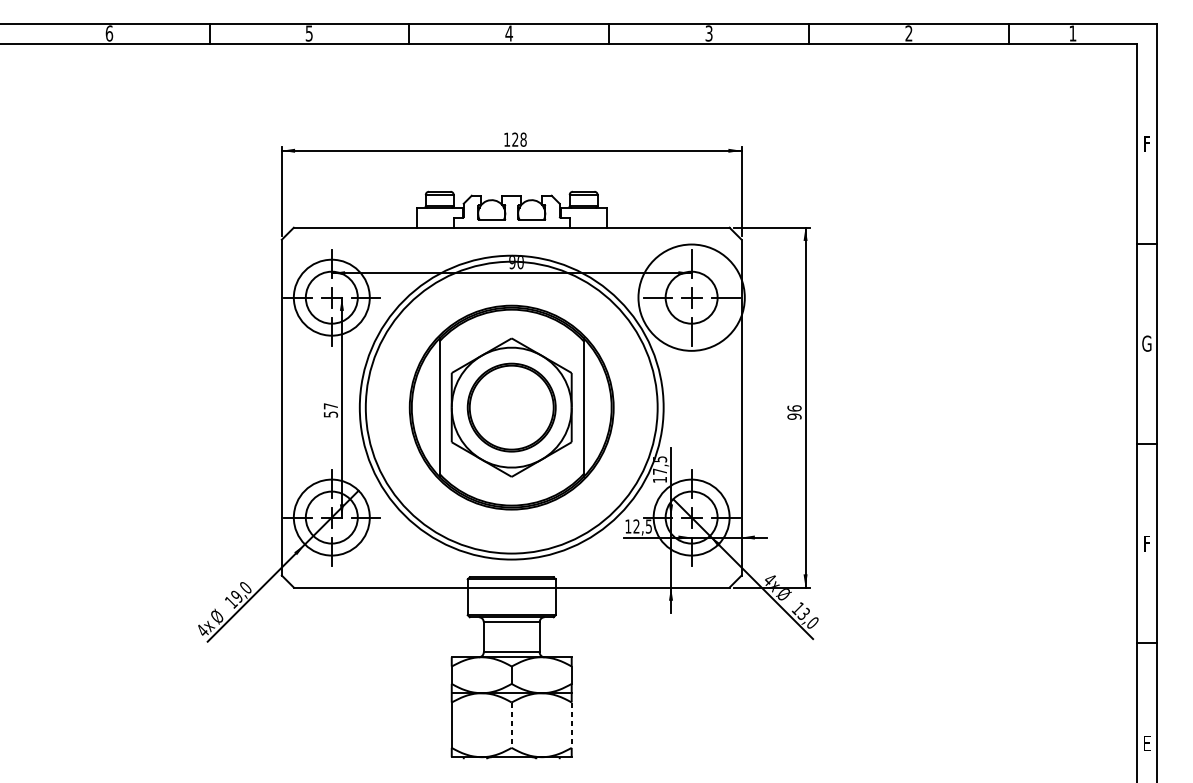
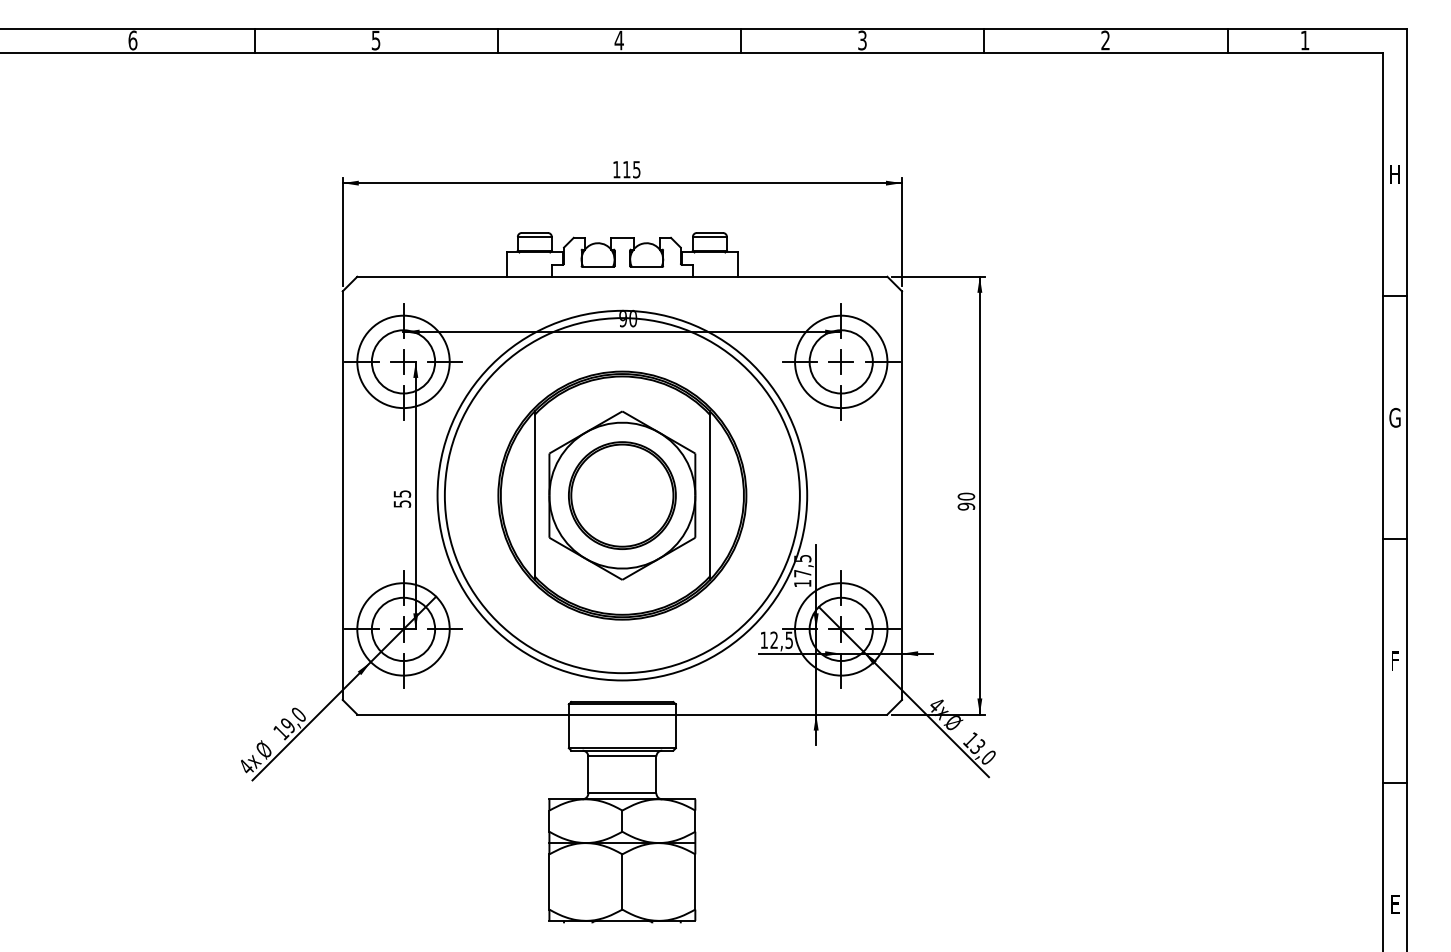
text: (519, 139) -> (631, 169), 128 -> 115
text: (1146, 143) -> (1394, 174), F -> H
circle: (691, 297) -> (841, 361), size x0.71
text: (330, 405) -> (402, 493), 57 -> 55
text: (793, 408) -> (965, 496), 96 -> 90
line: (511, 724) -> (622, 881), dashed -> solid
line: (571, 724) -> (695, 881), dashed -> solid

